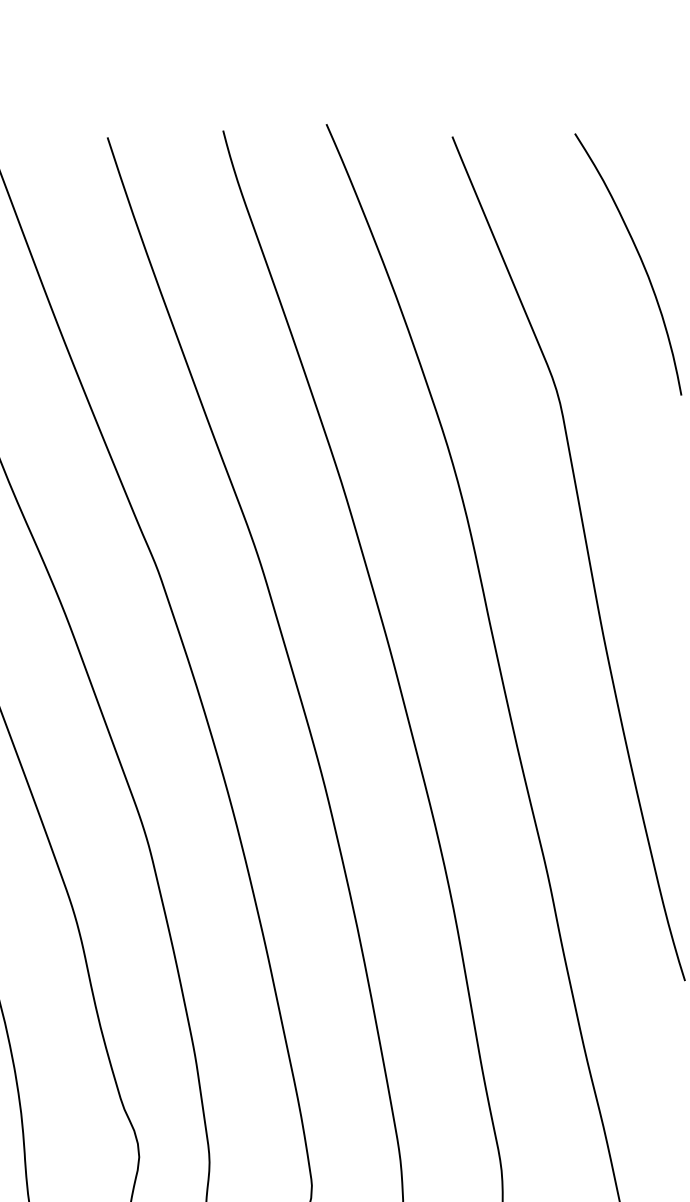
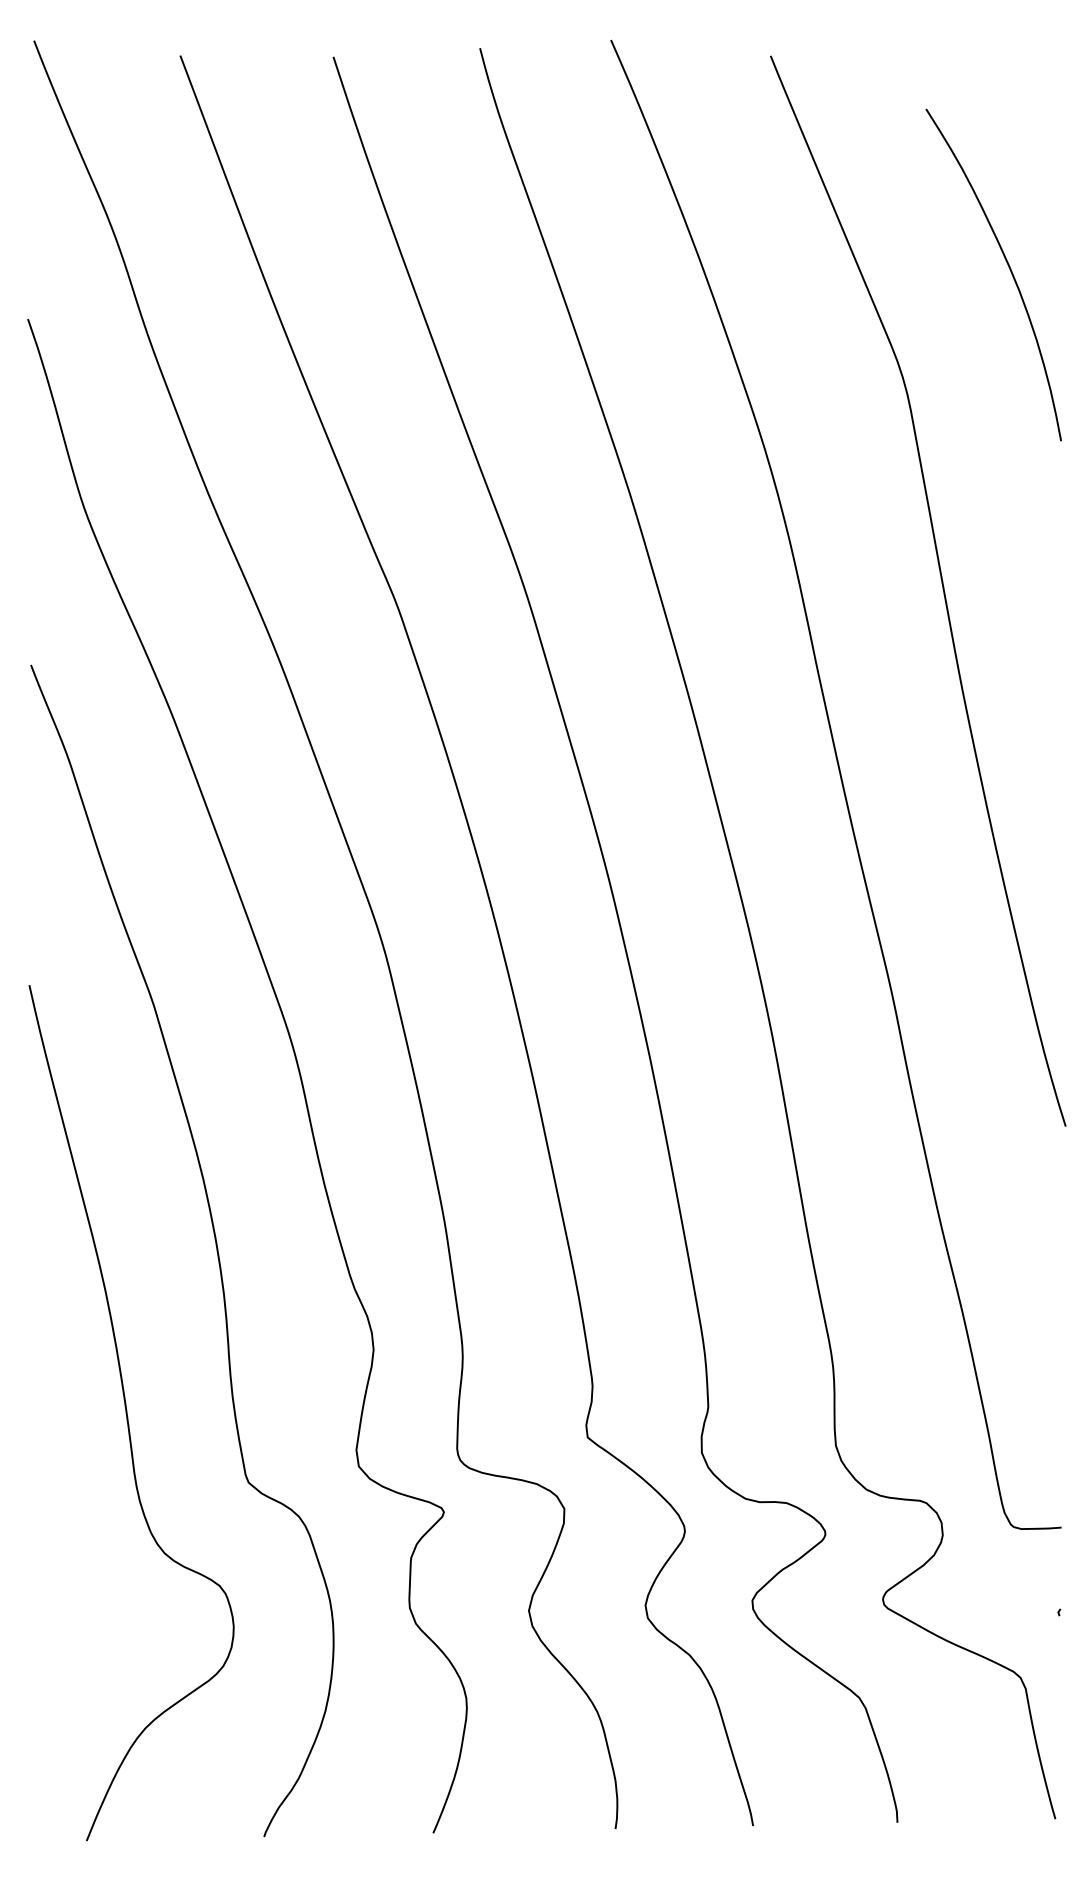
curve: (639, 258) -> (1008, 267), moved

